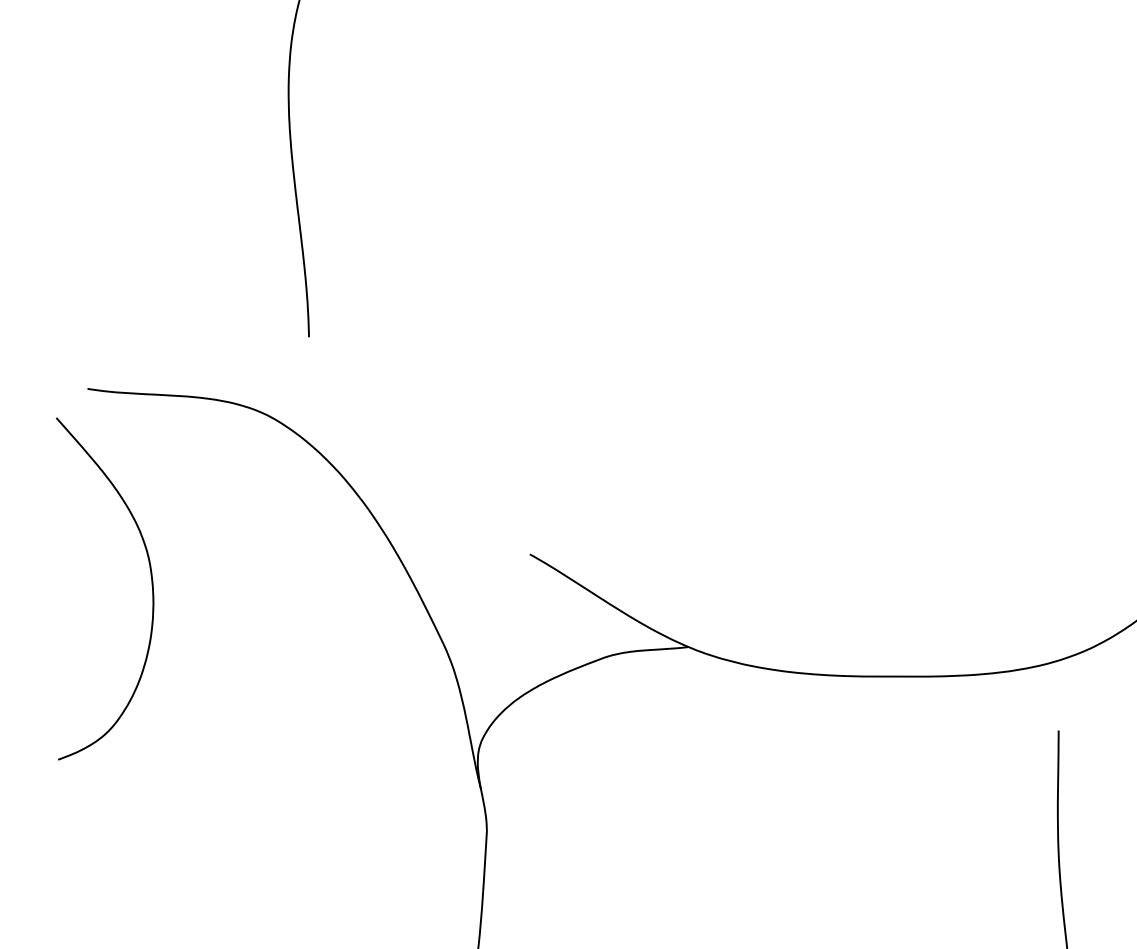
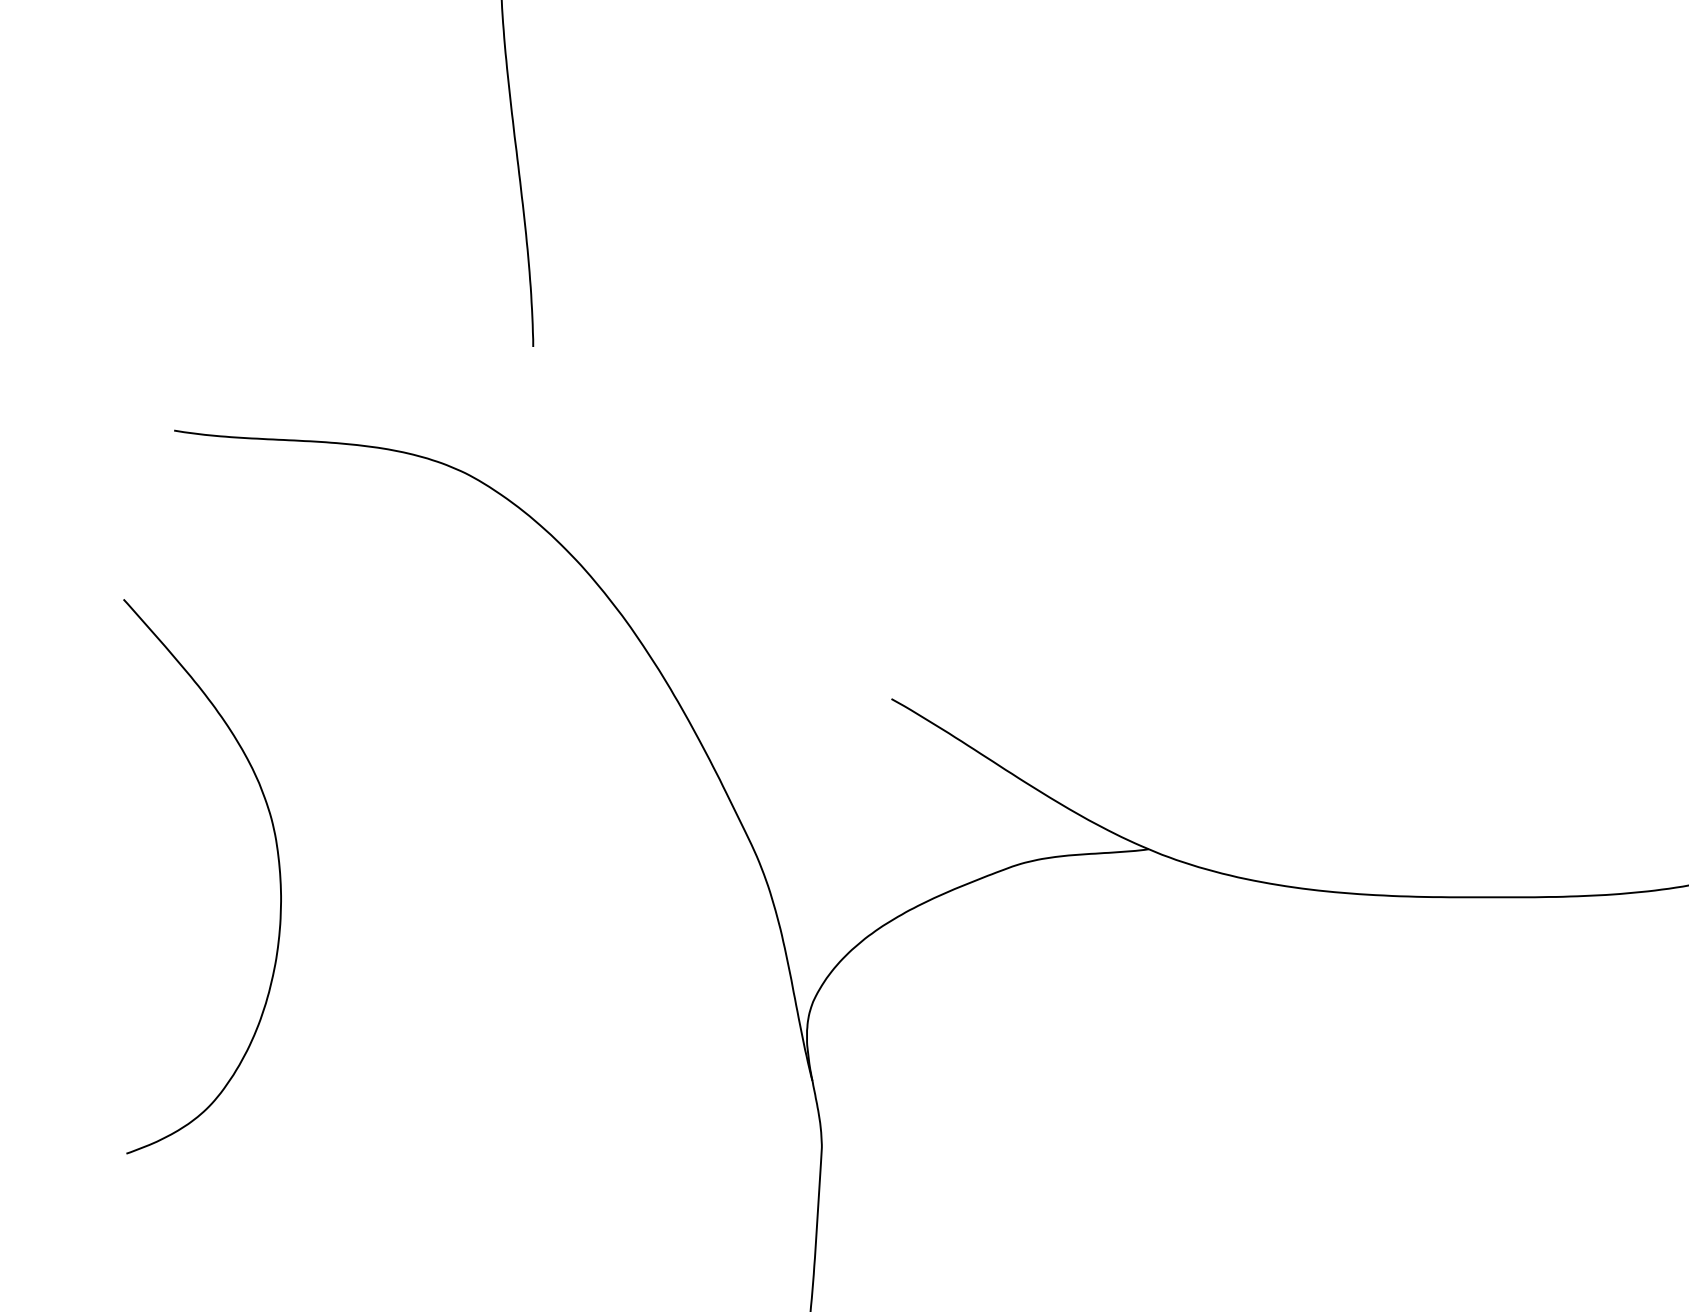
curve: (151, 586) -> (277, 872), moved

